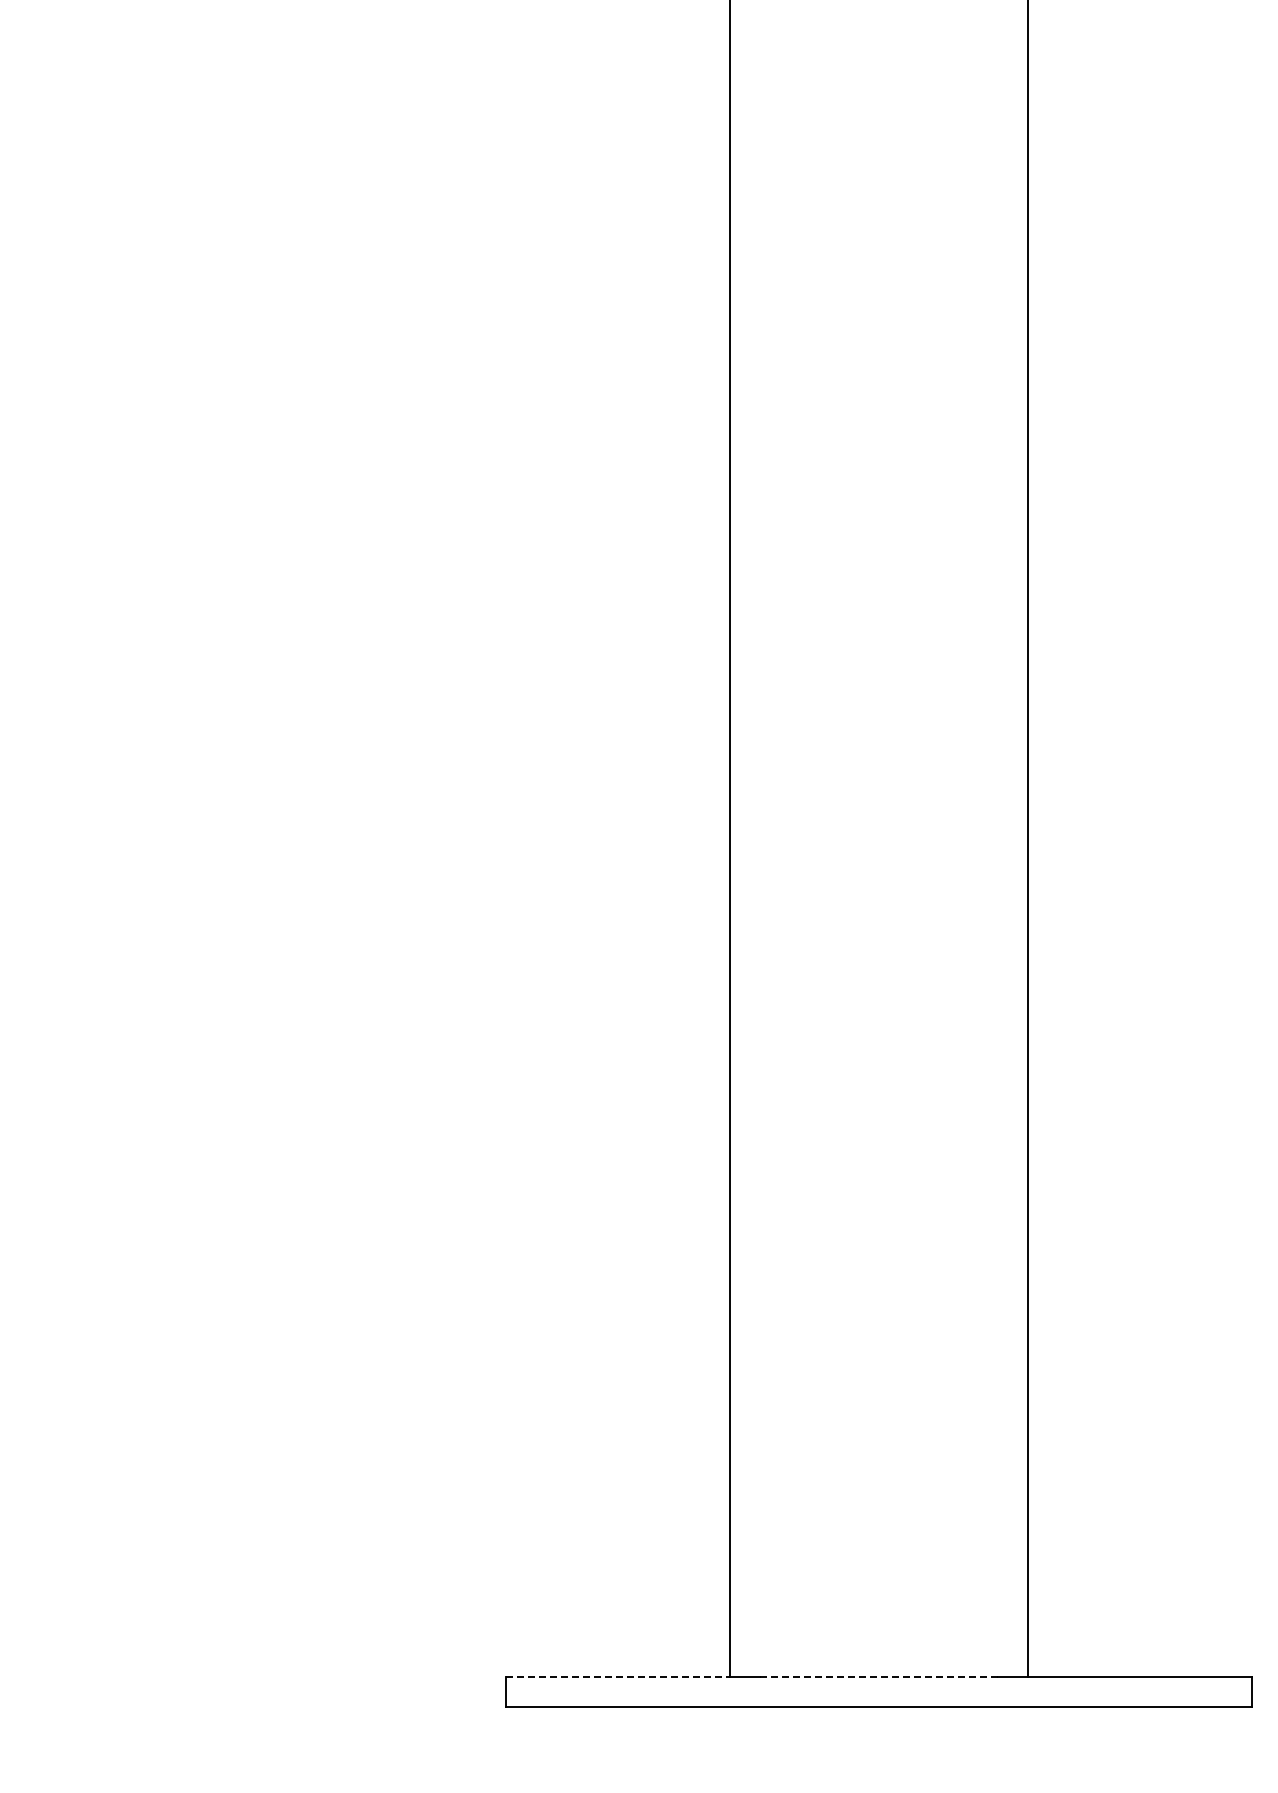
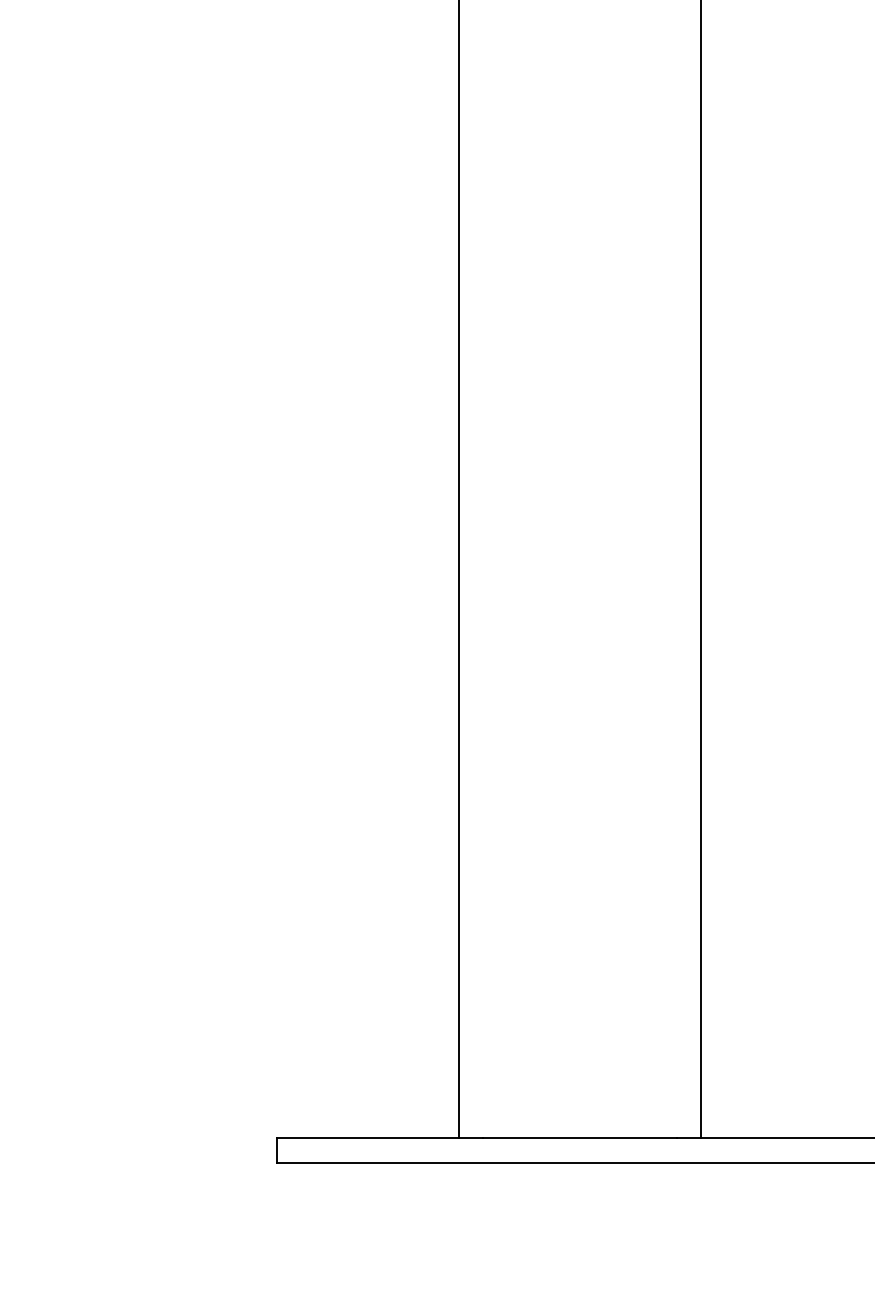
line: (618, 1677) -> (368, 1138), dashed -> solid
line: (879, 1677) -> (580, 1138), dashed -> solid

